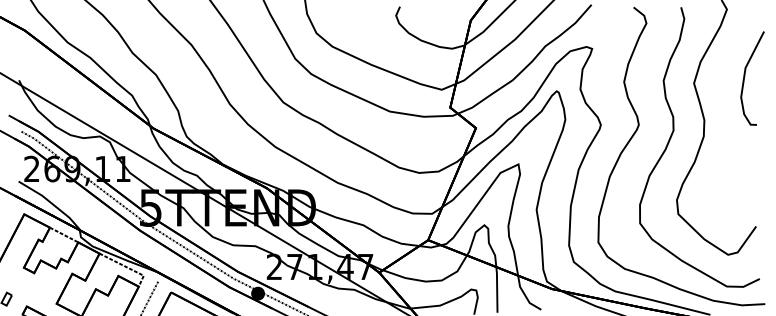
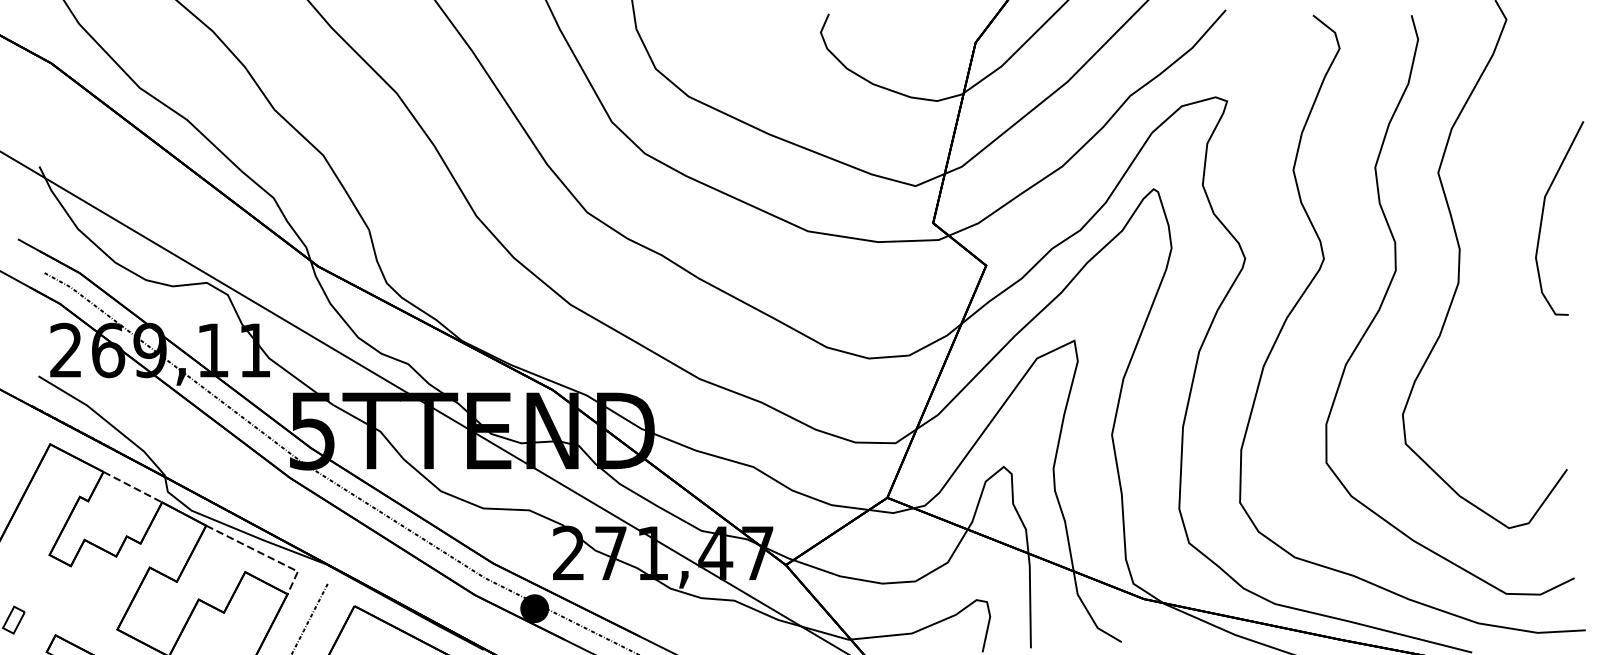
part: (745, 76) -> (1544, 214), moved

